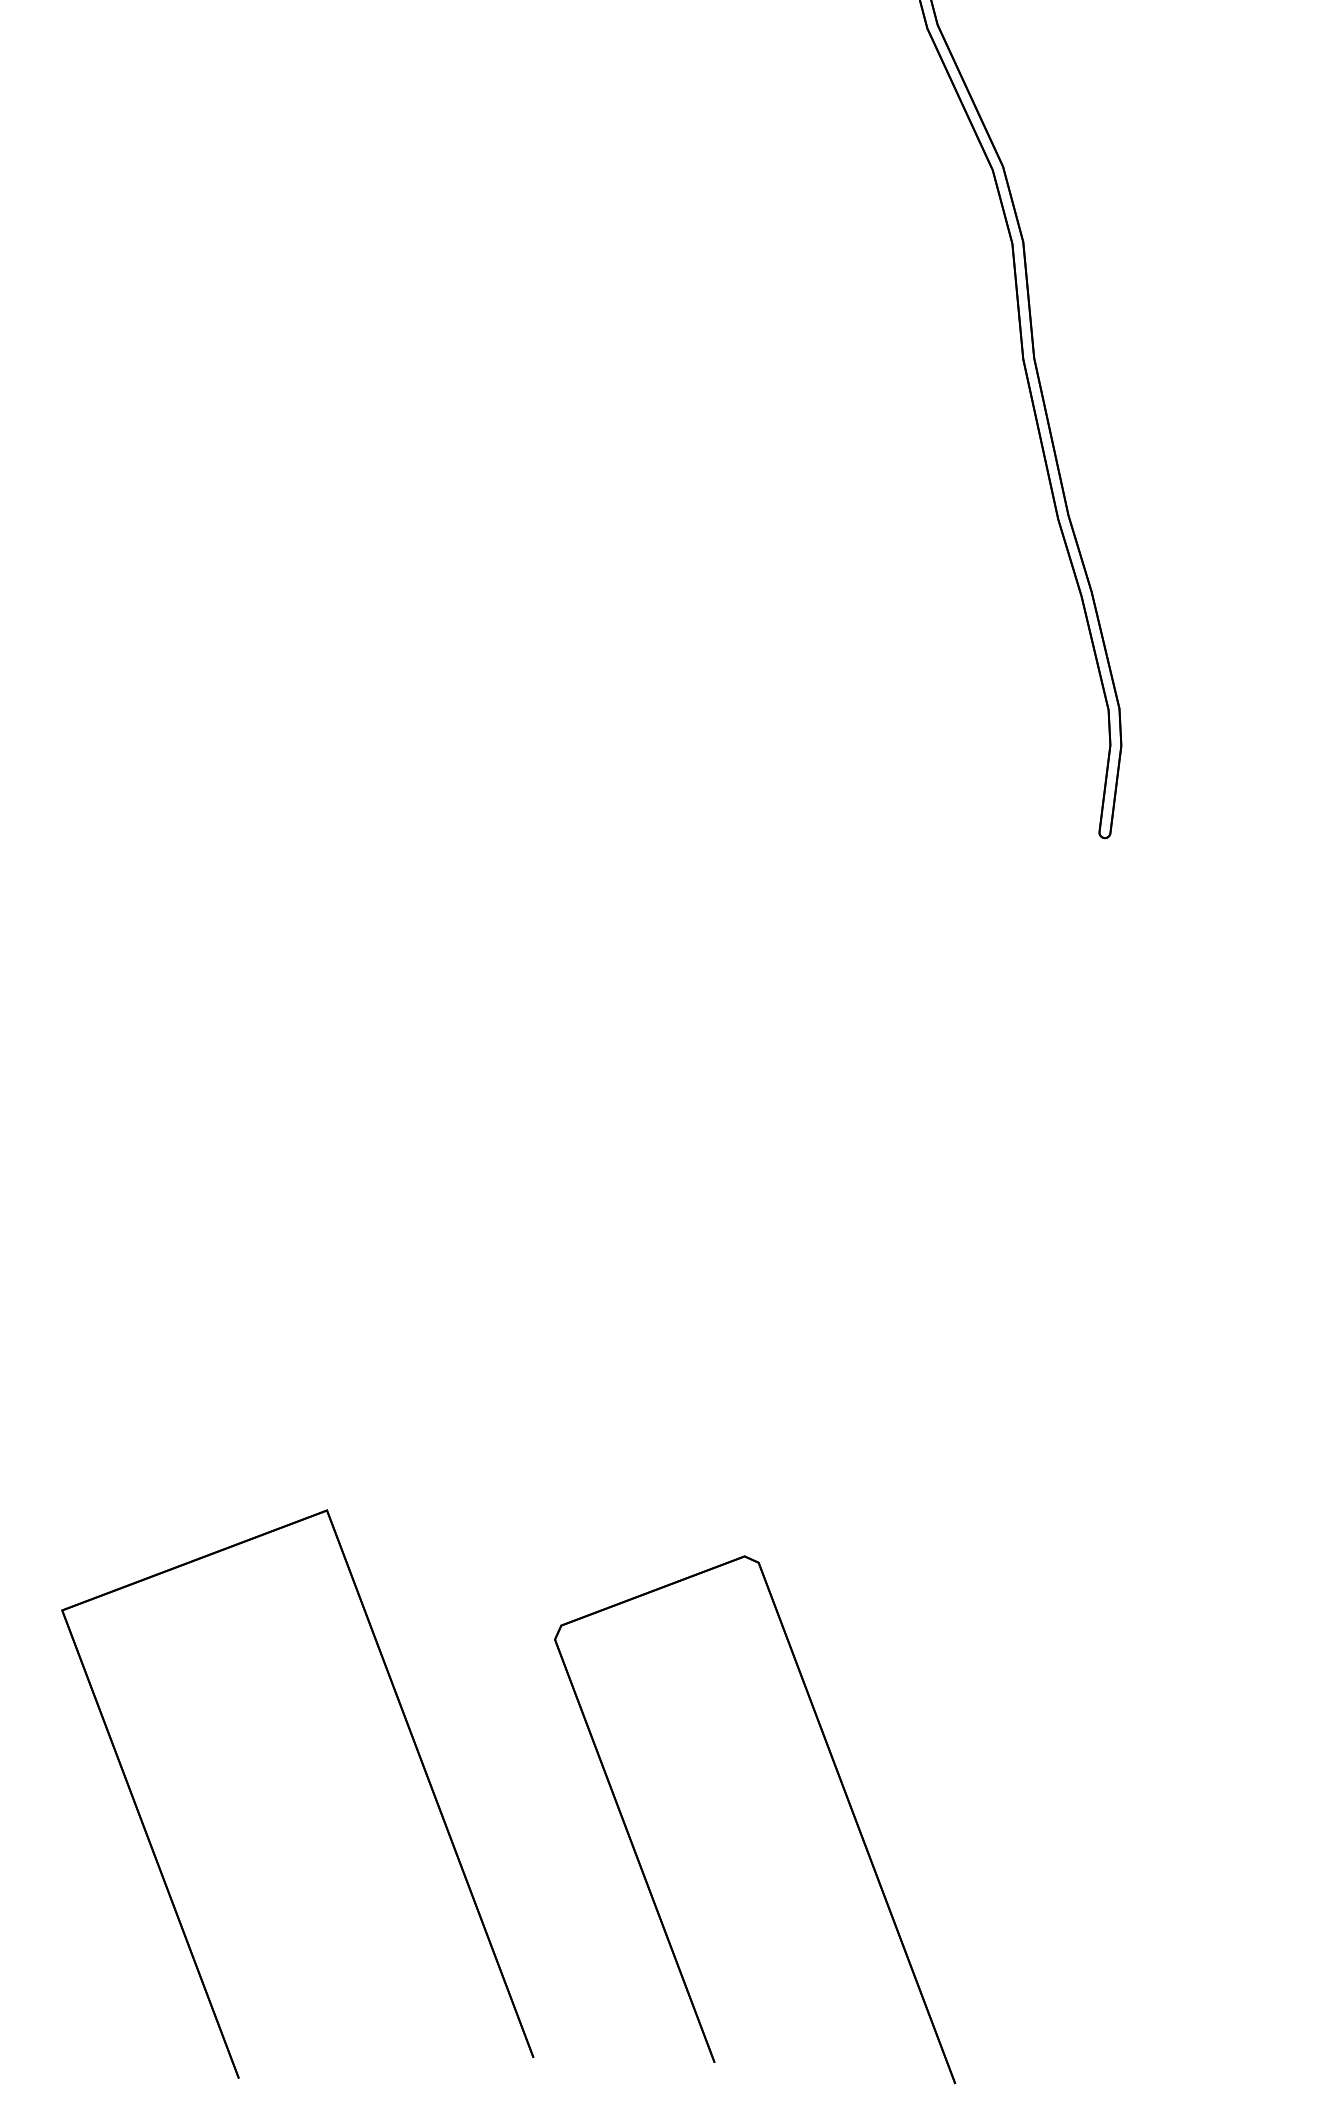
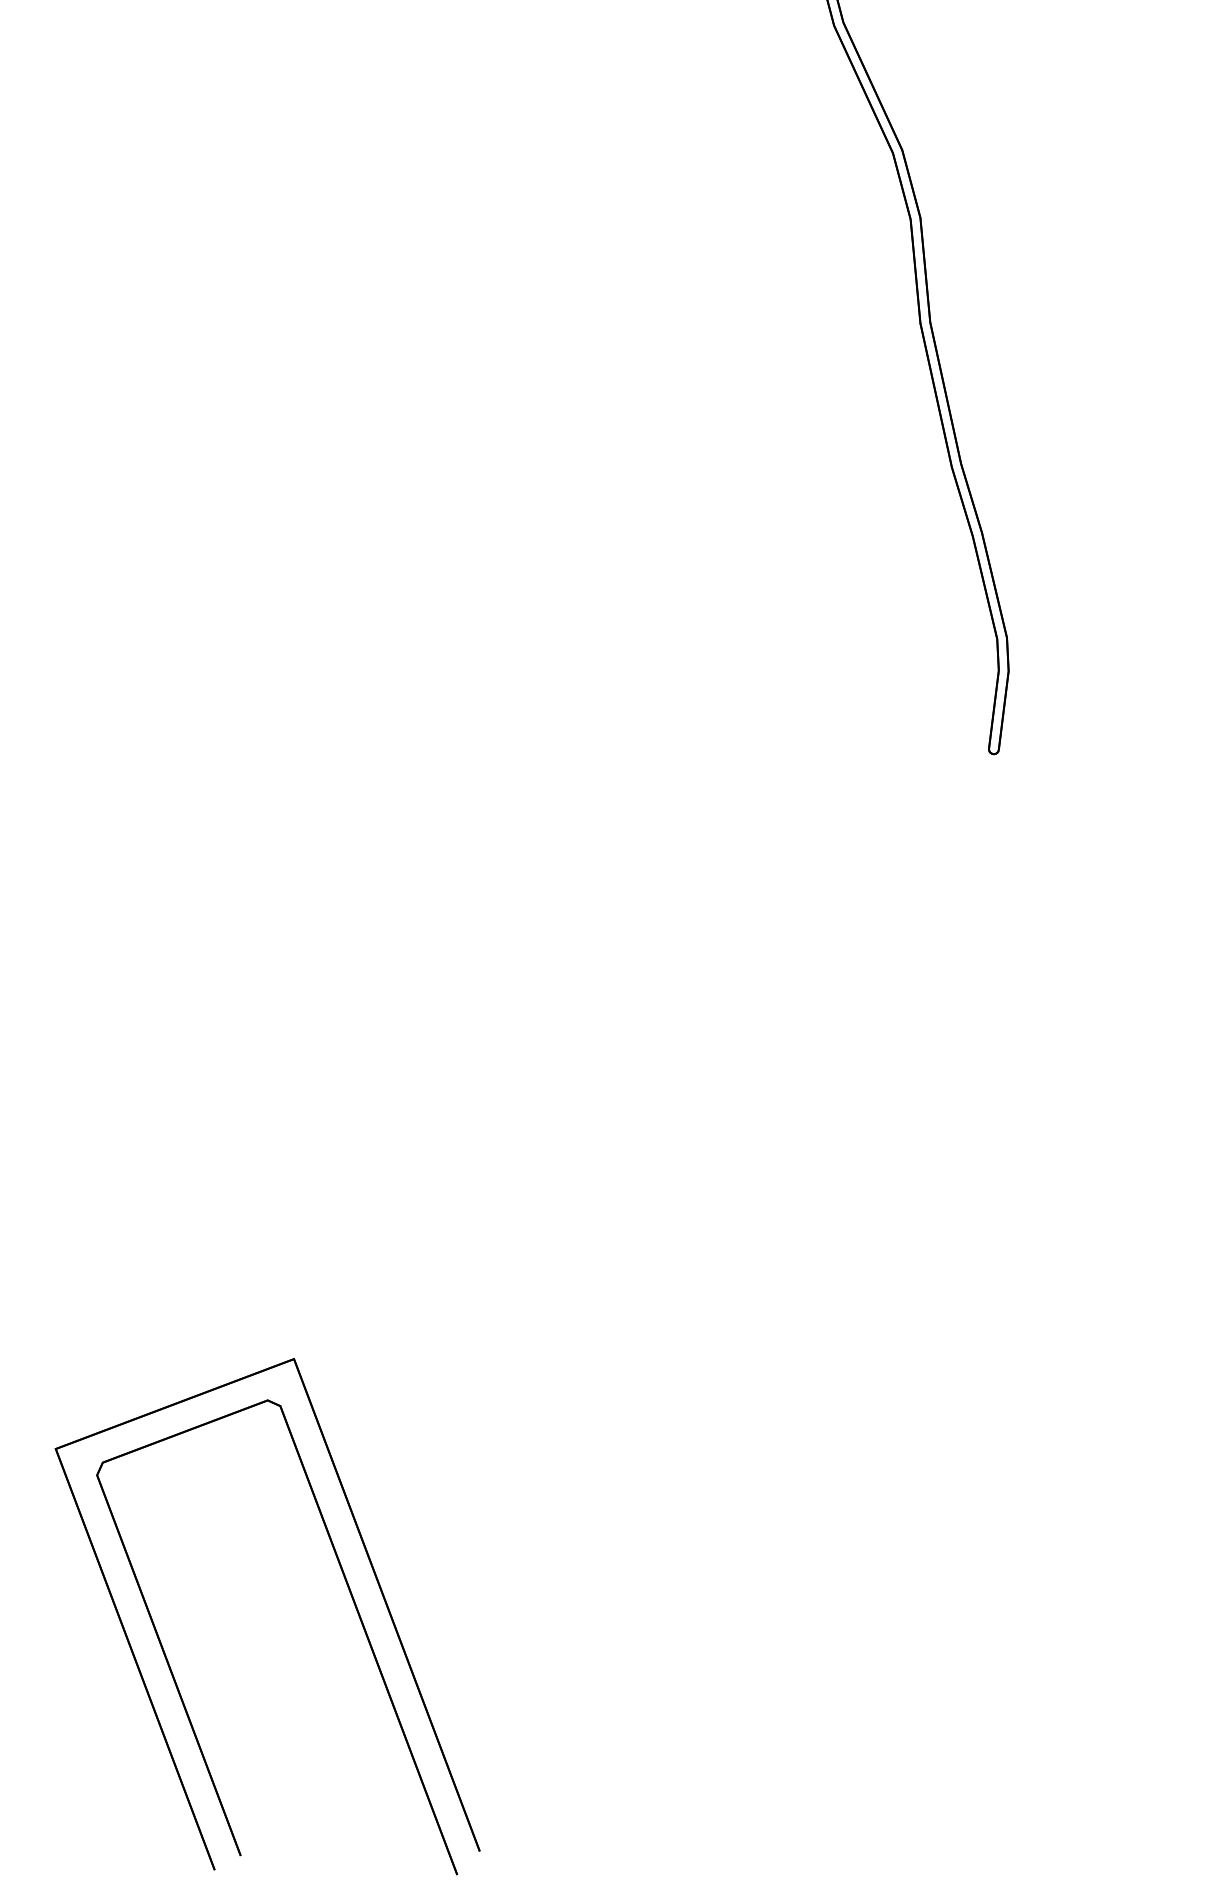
part: (843, 1791) -> (356, 1611), moved

